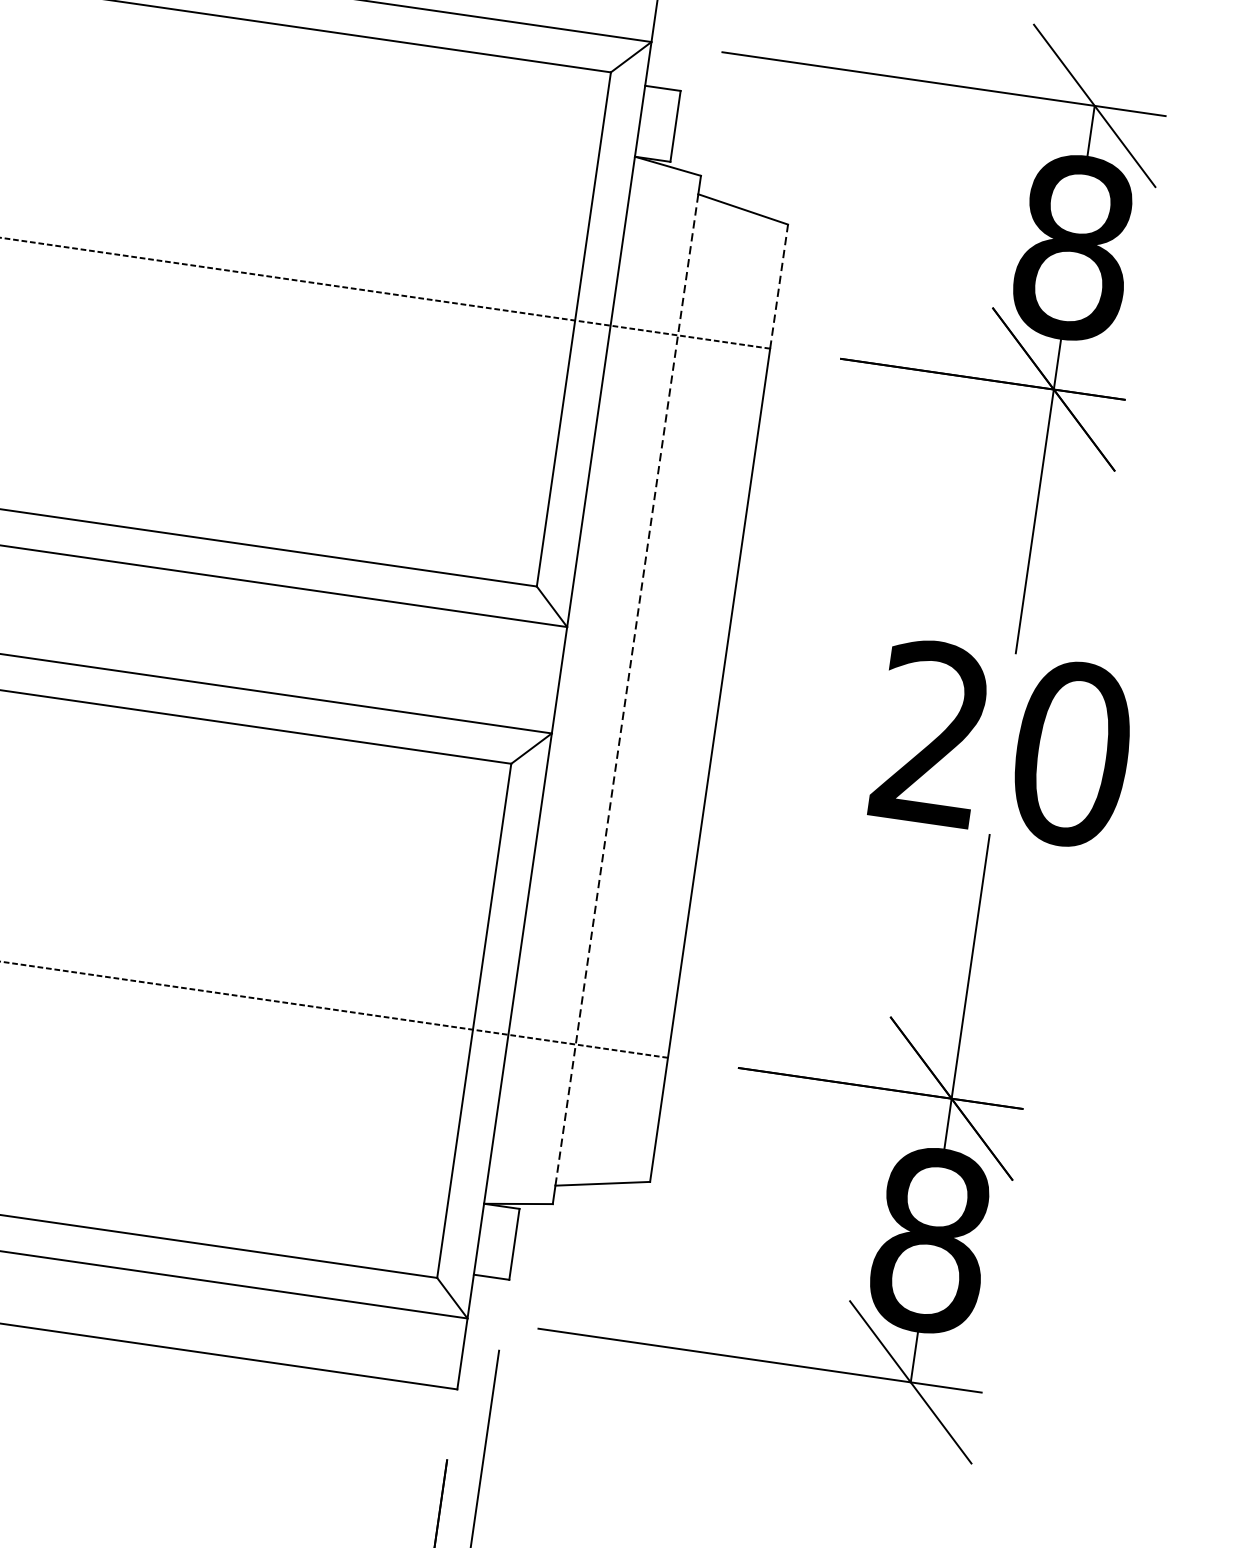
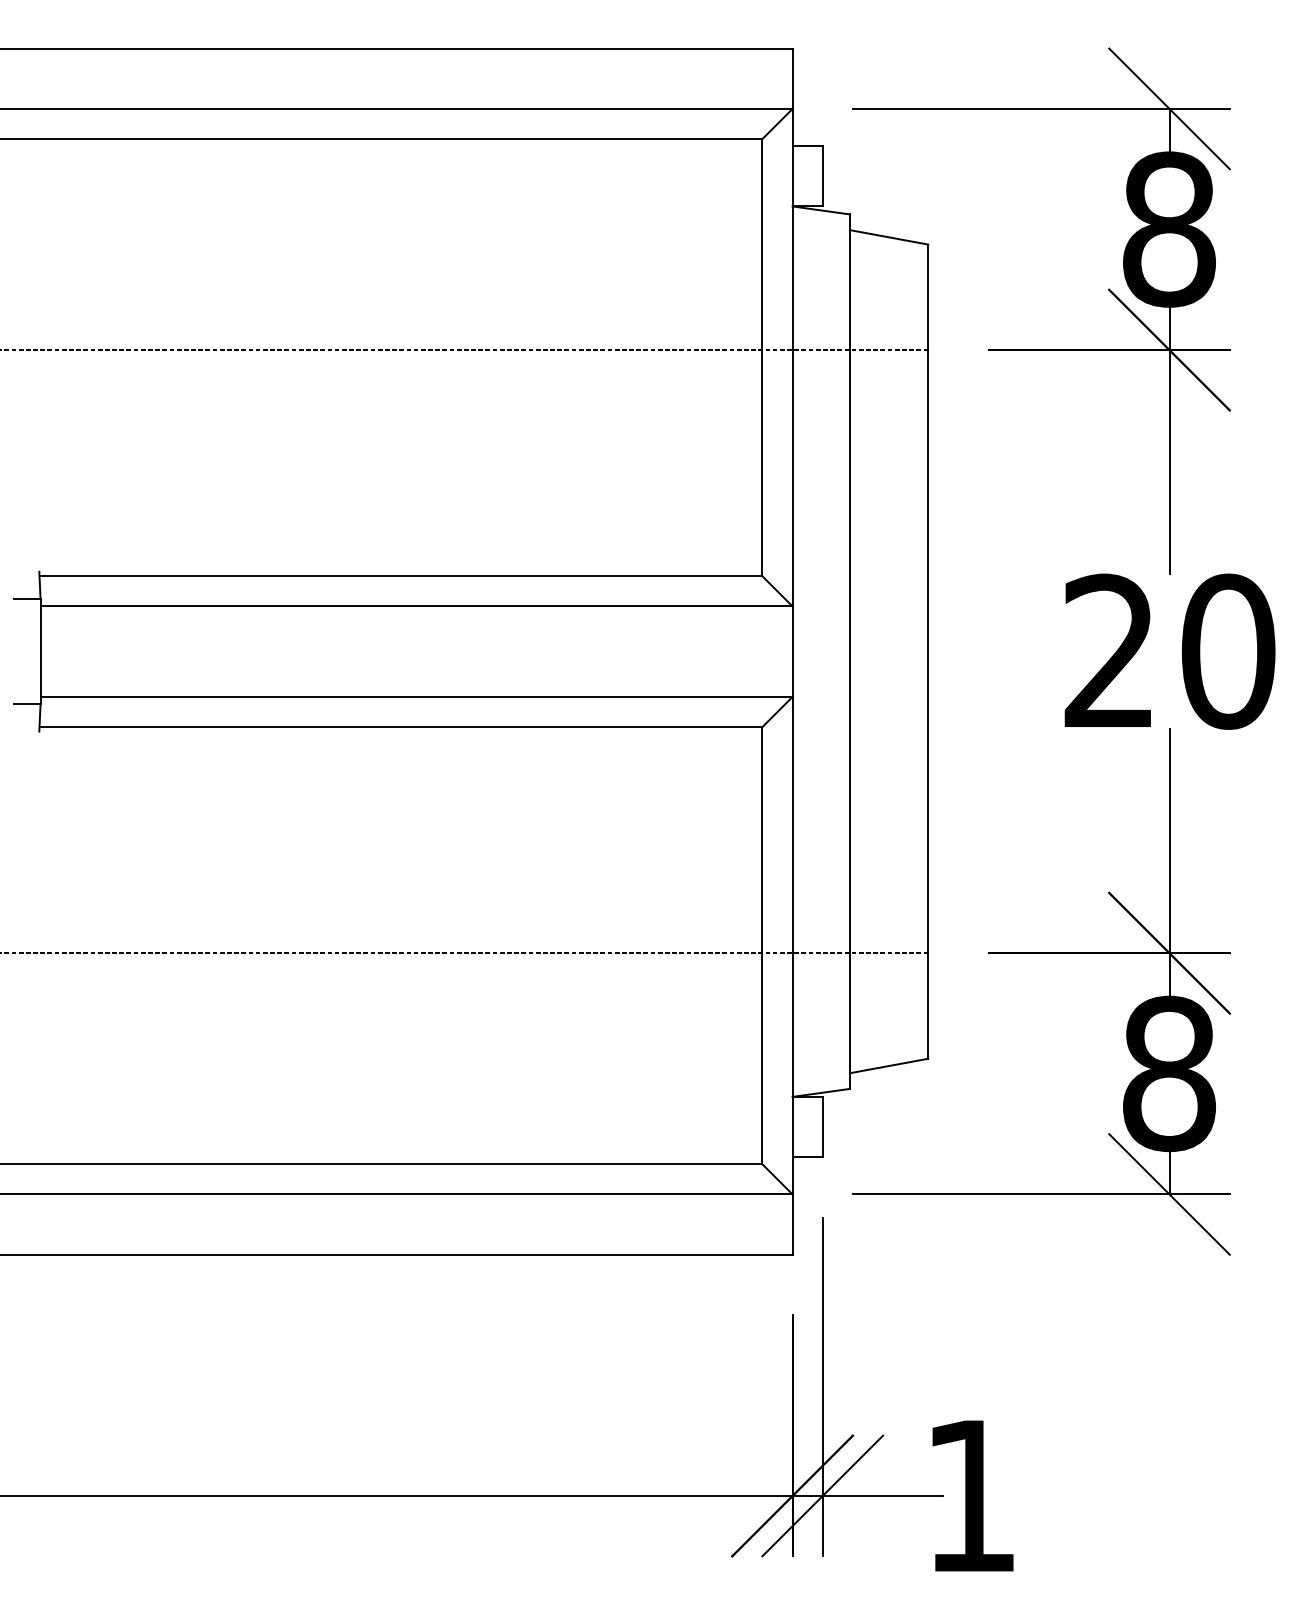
line: (779, 286) -> (928, 297), dashed -> solid
line: (626, 689) -> (849, 651), dashed -> solid

